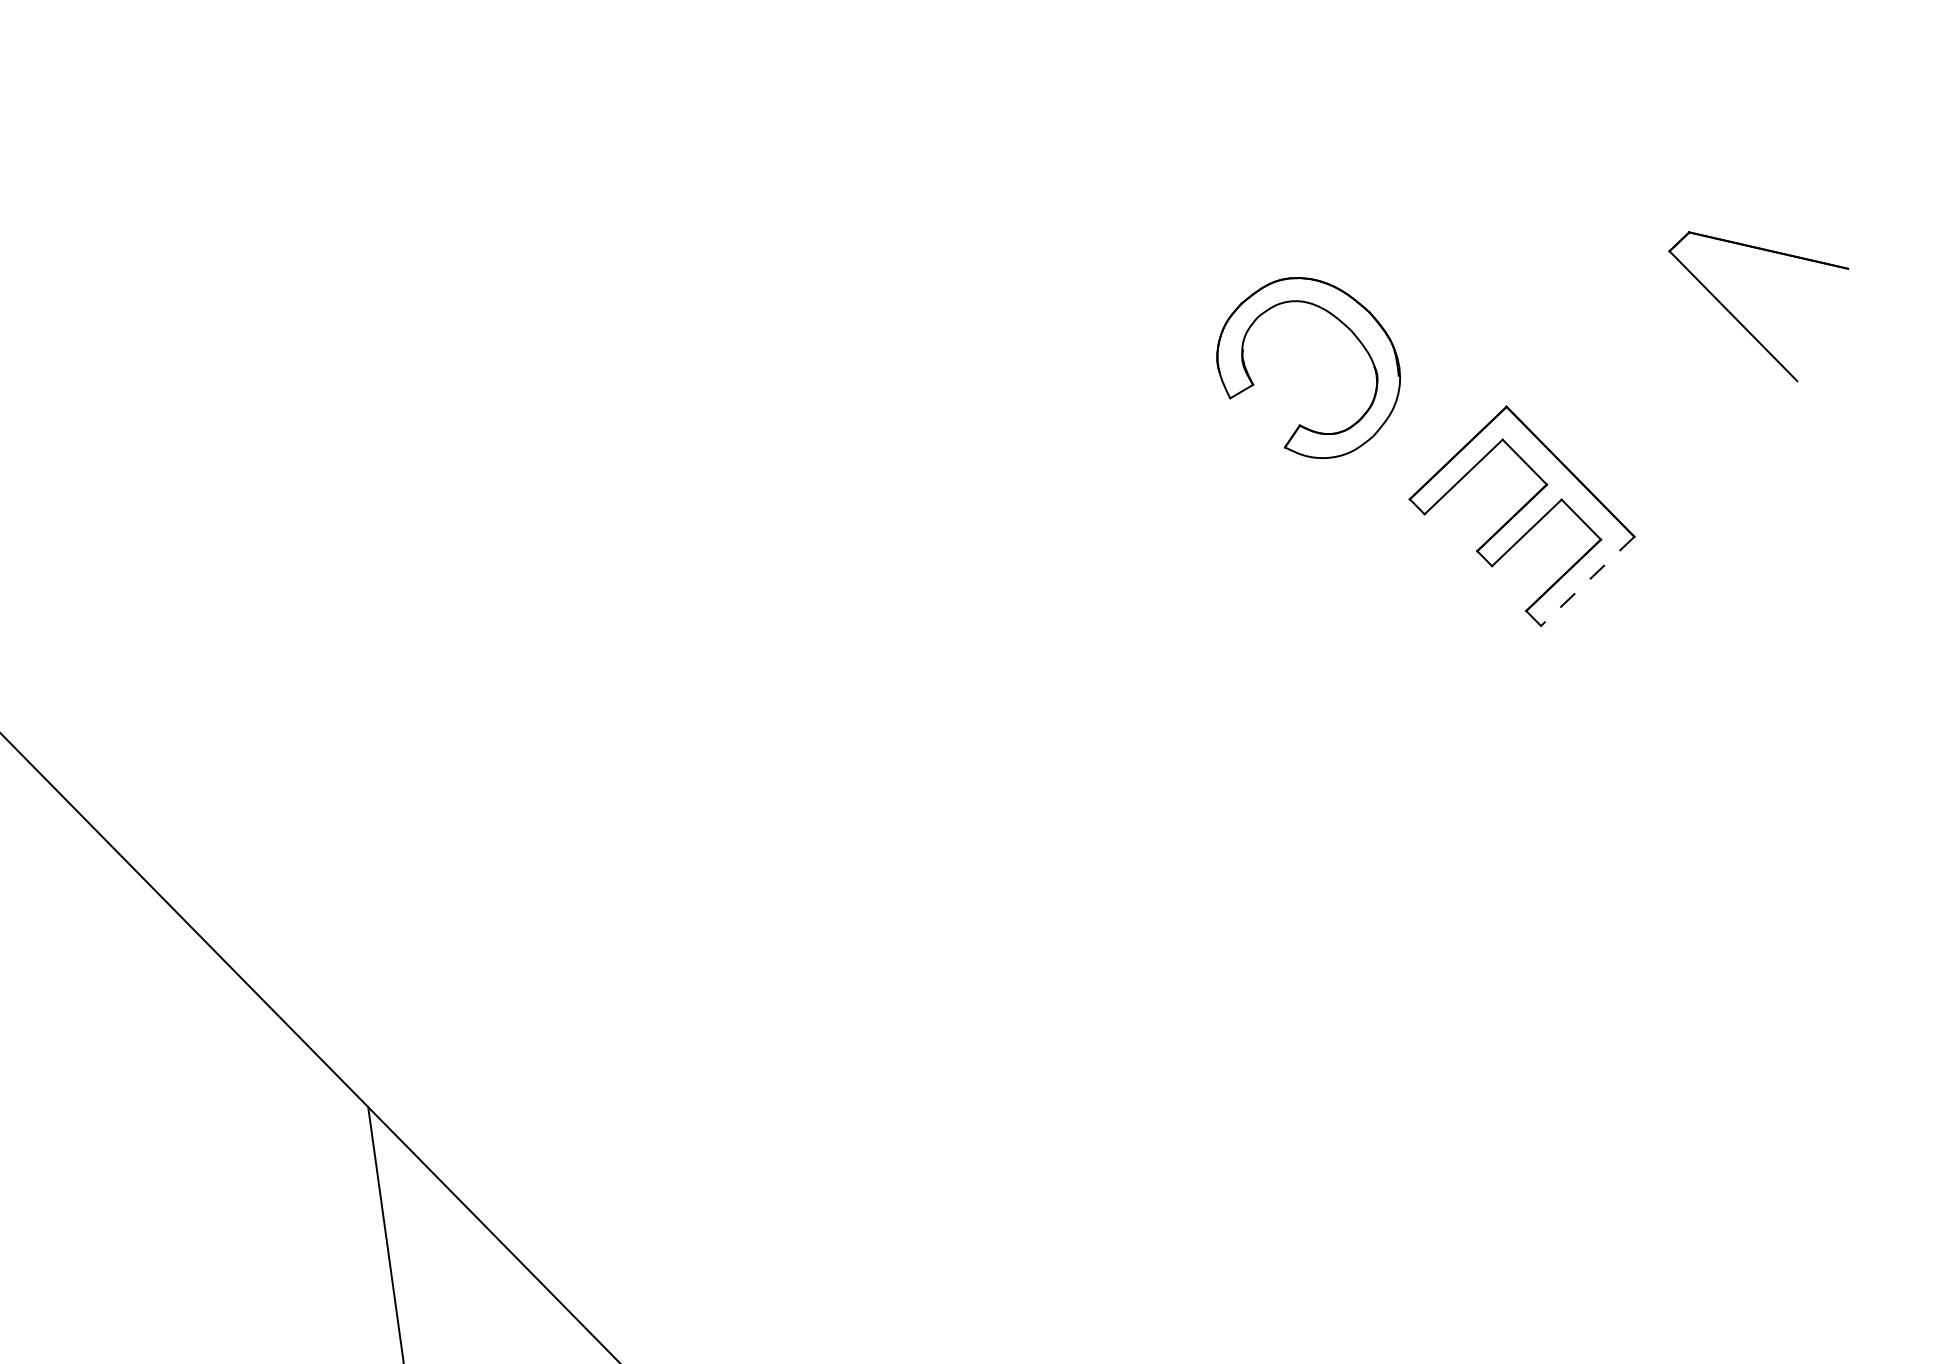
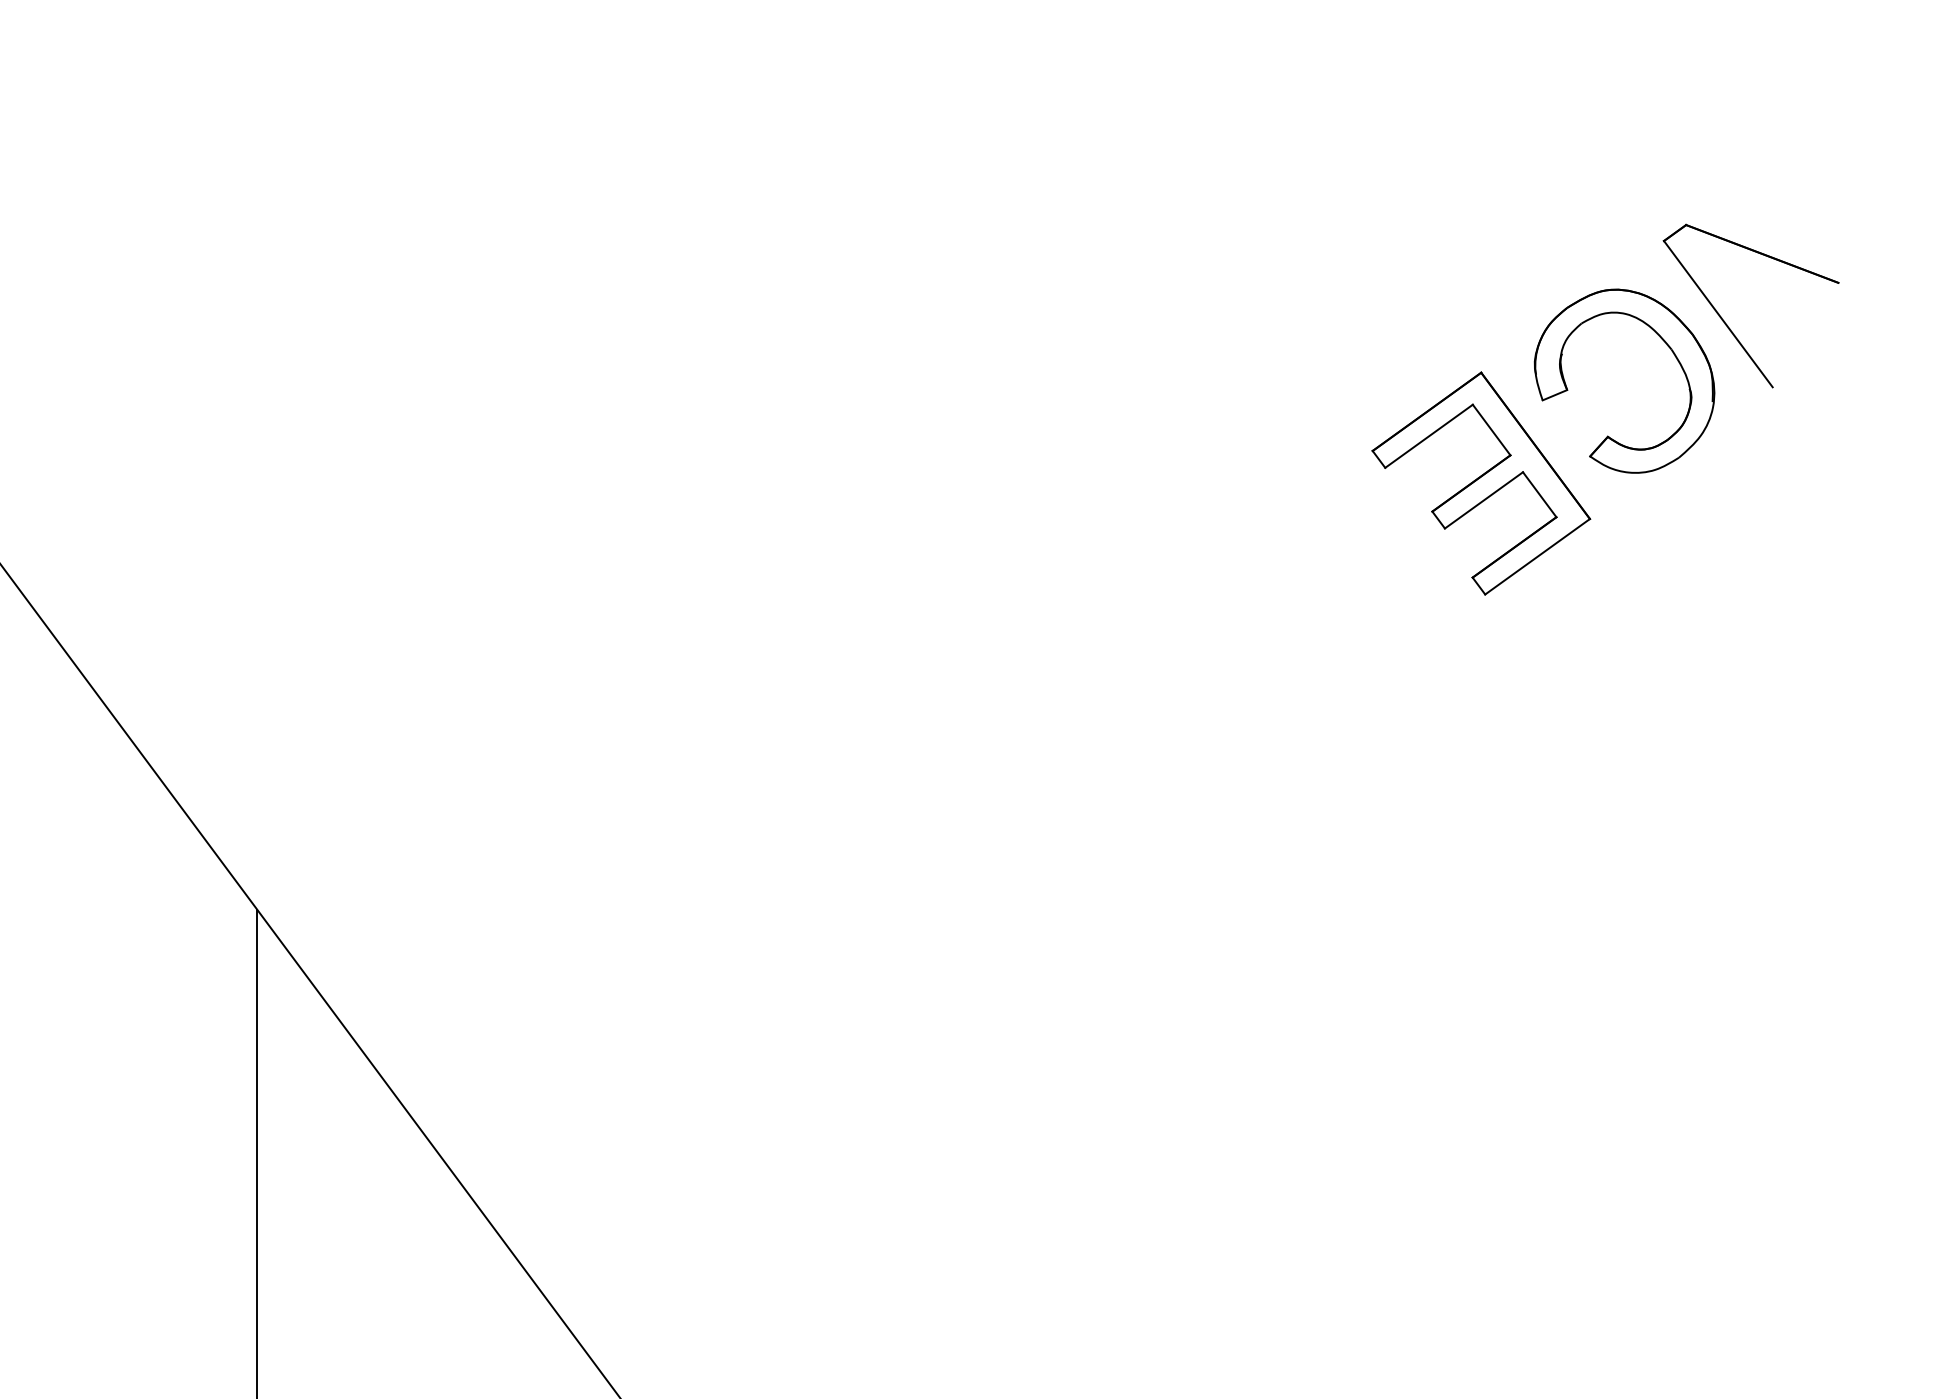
part: (1346, 327) -> (1667, 346), moved
line: (1587, 581) -> (1537, 556), dashed -> solid

